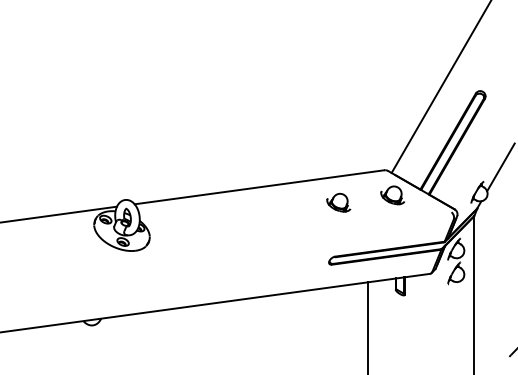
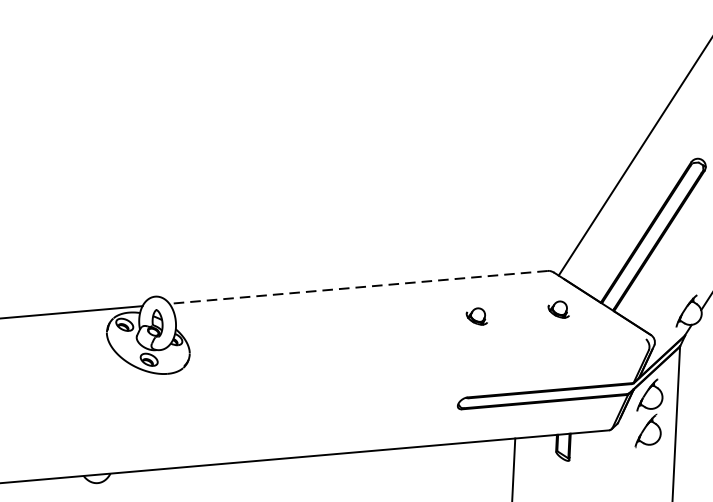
line: (259, 187) -> (358, 287), solid -> dashed
part: (392, 195) -> (558, 309), size x0.6
part: (338, 202) -> (476, 316), size x0.6

